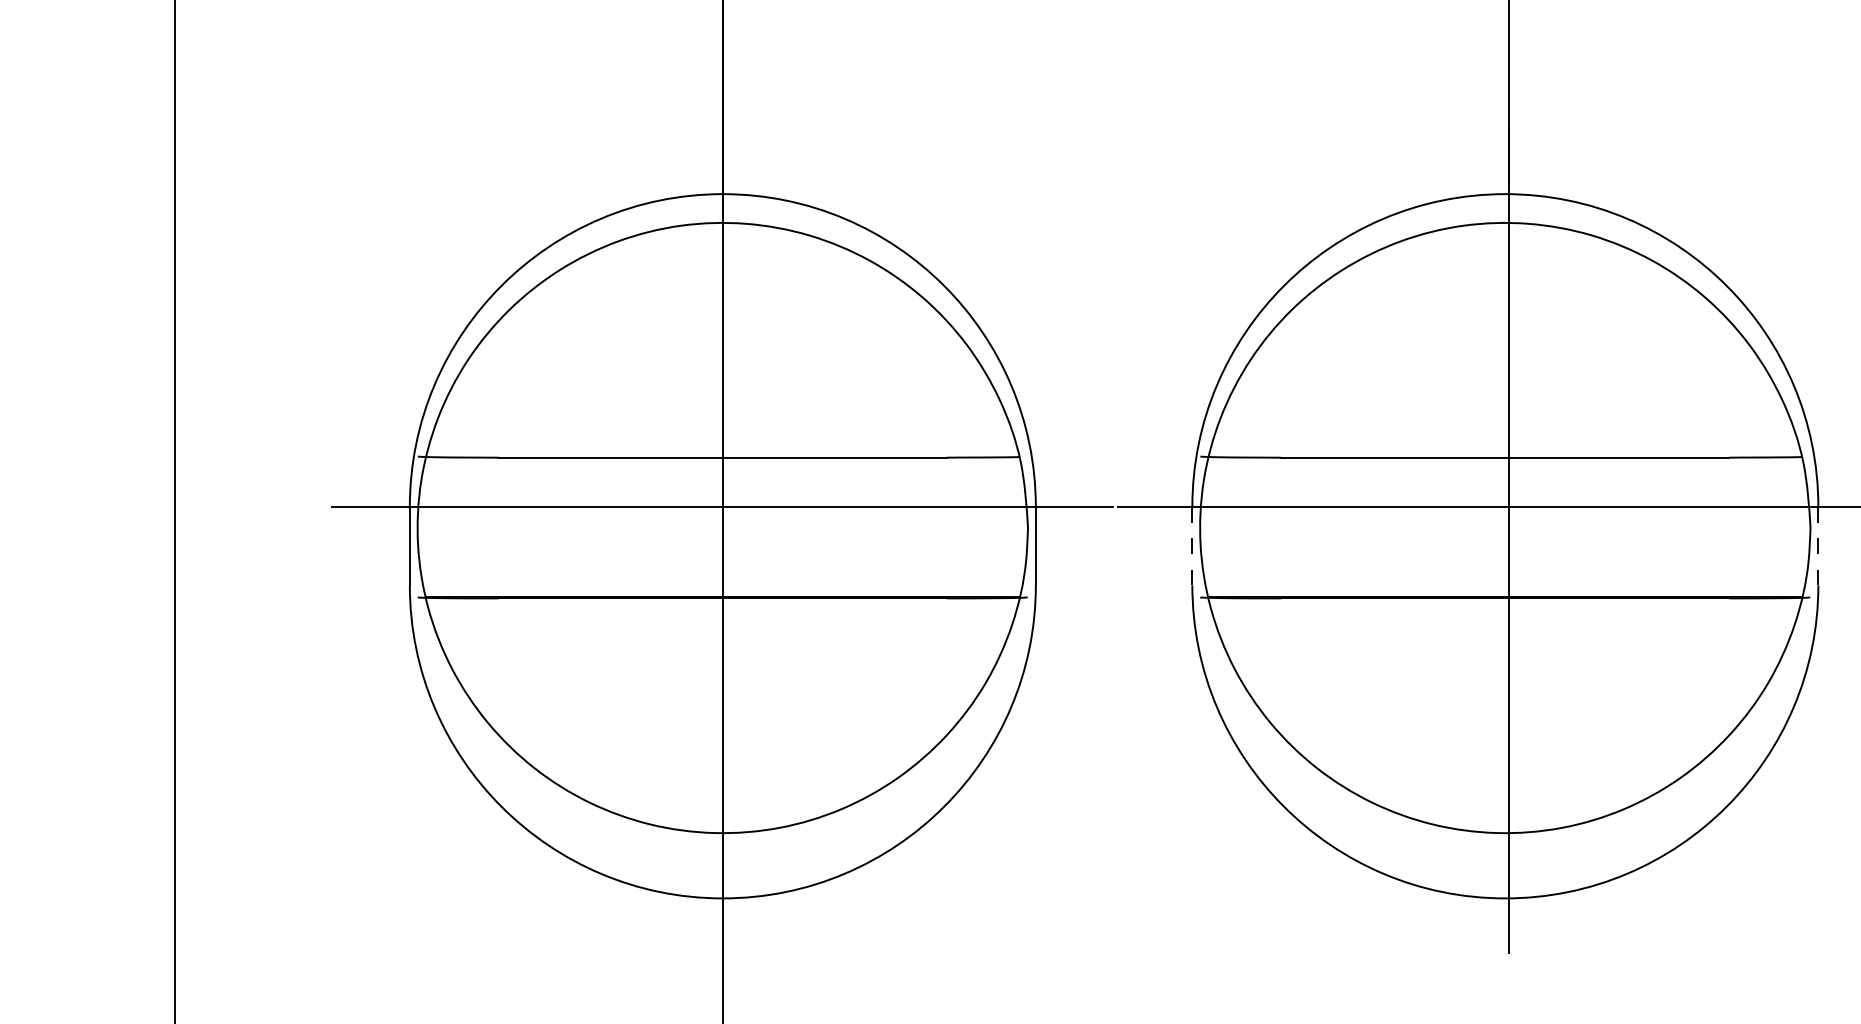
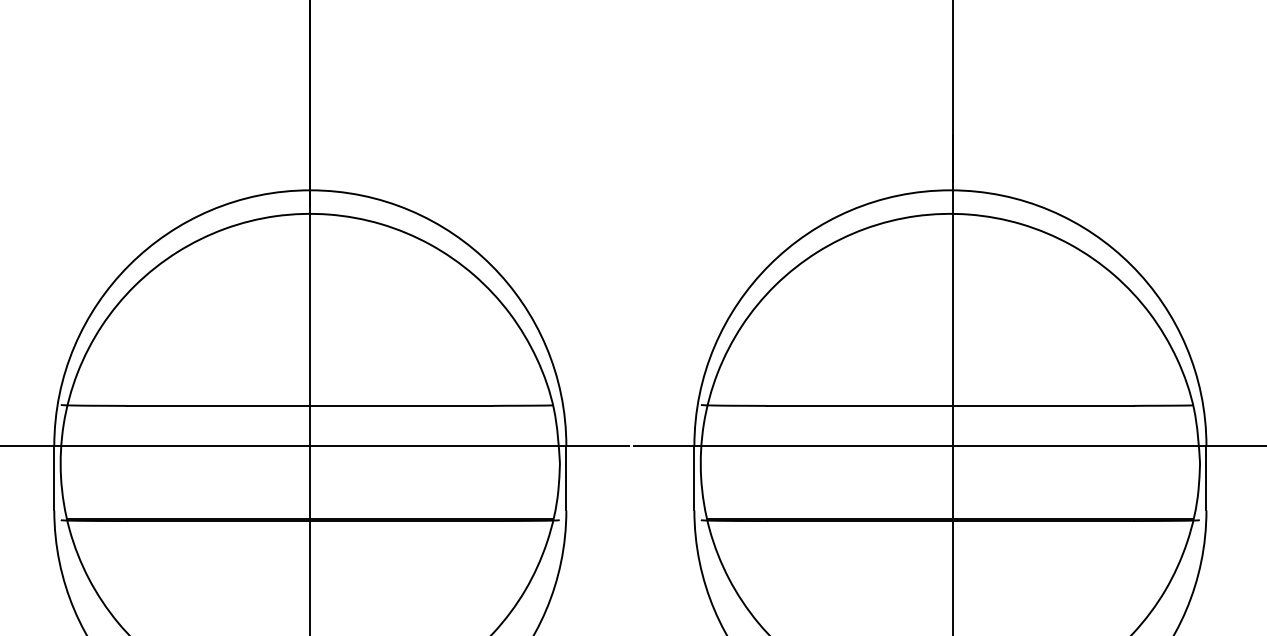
line: (1192, 545) -> (694, 477), dashed -> solid
line: (1818, 546) -> (1206, 478), dashed -> solid

